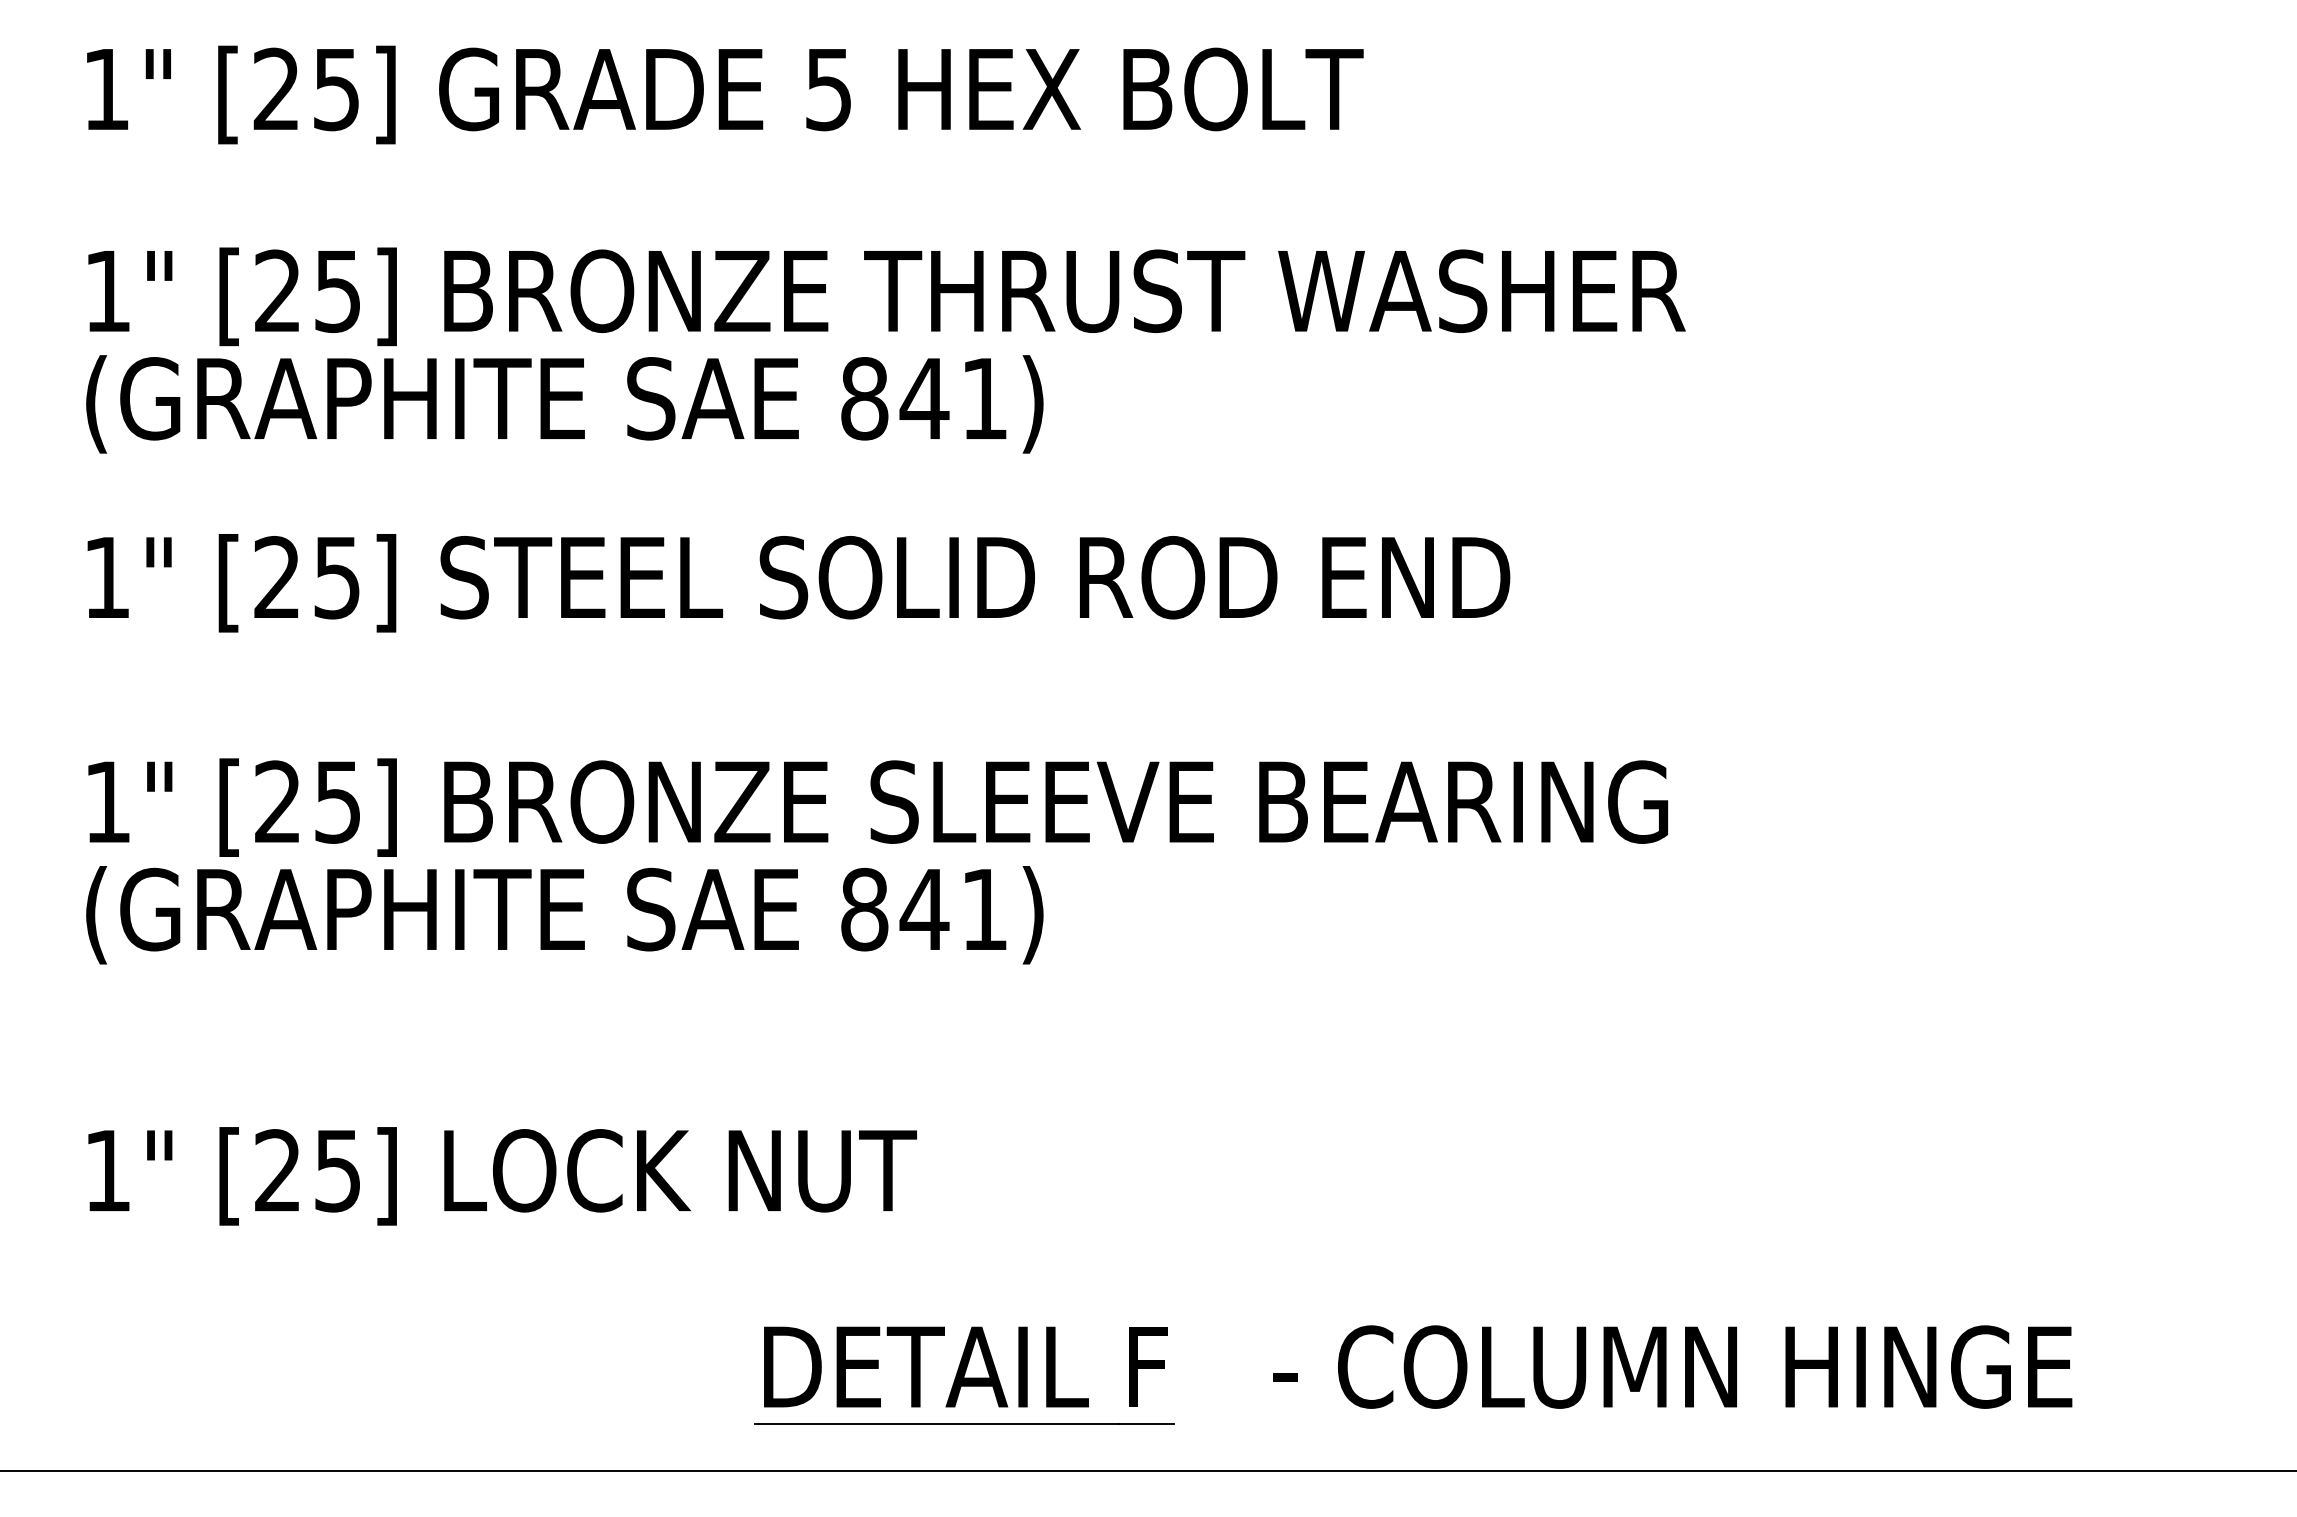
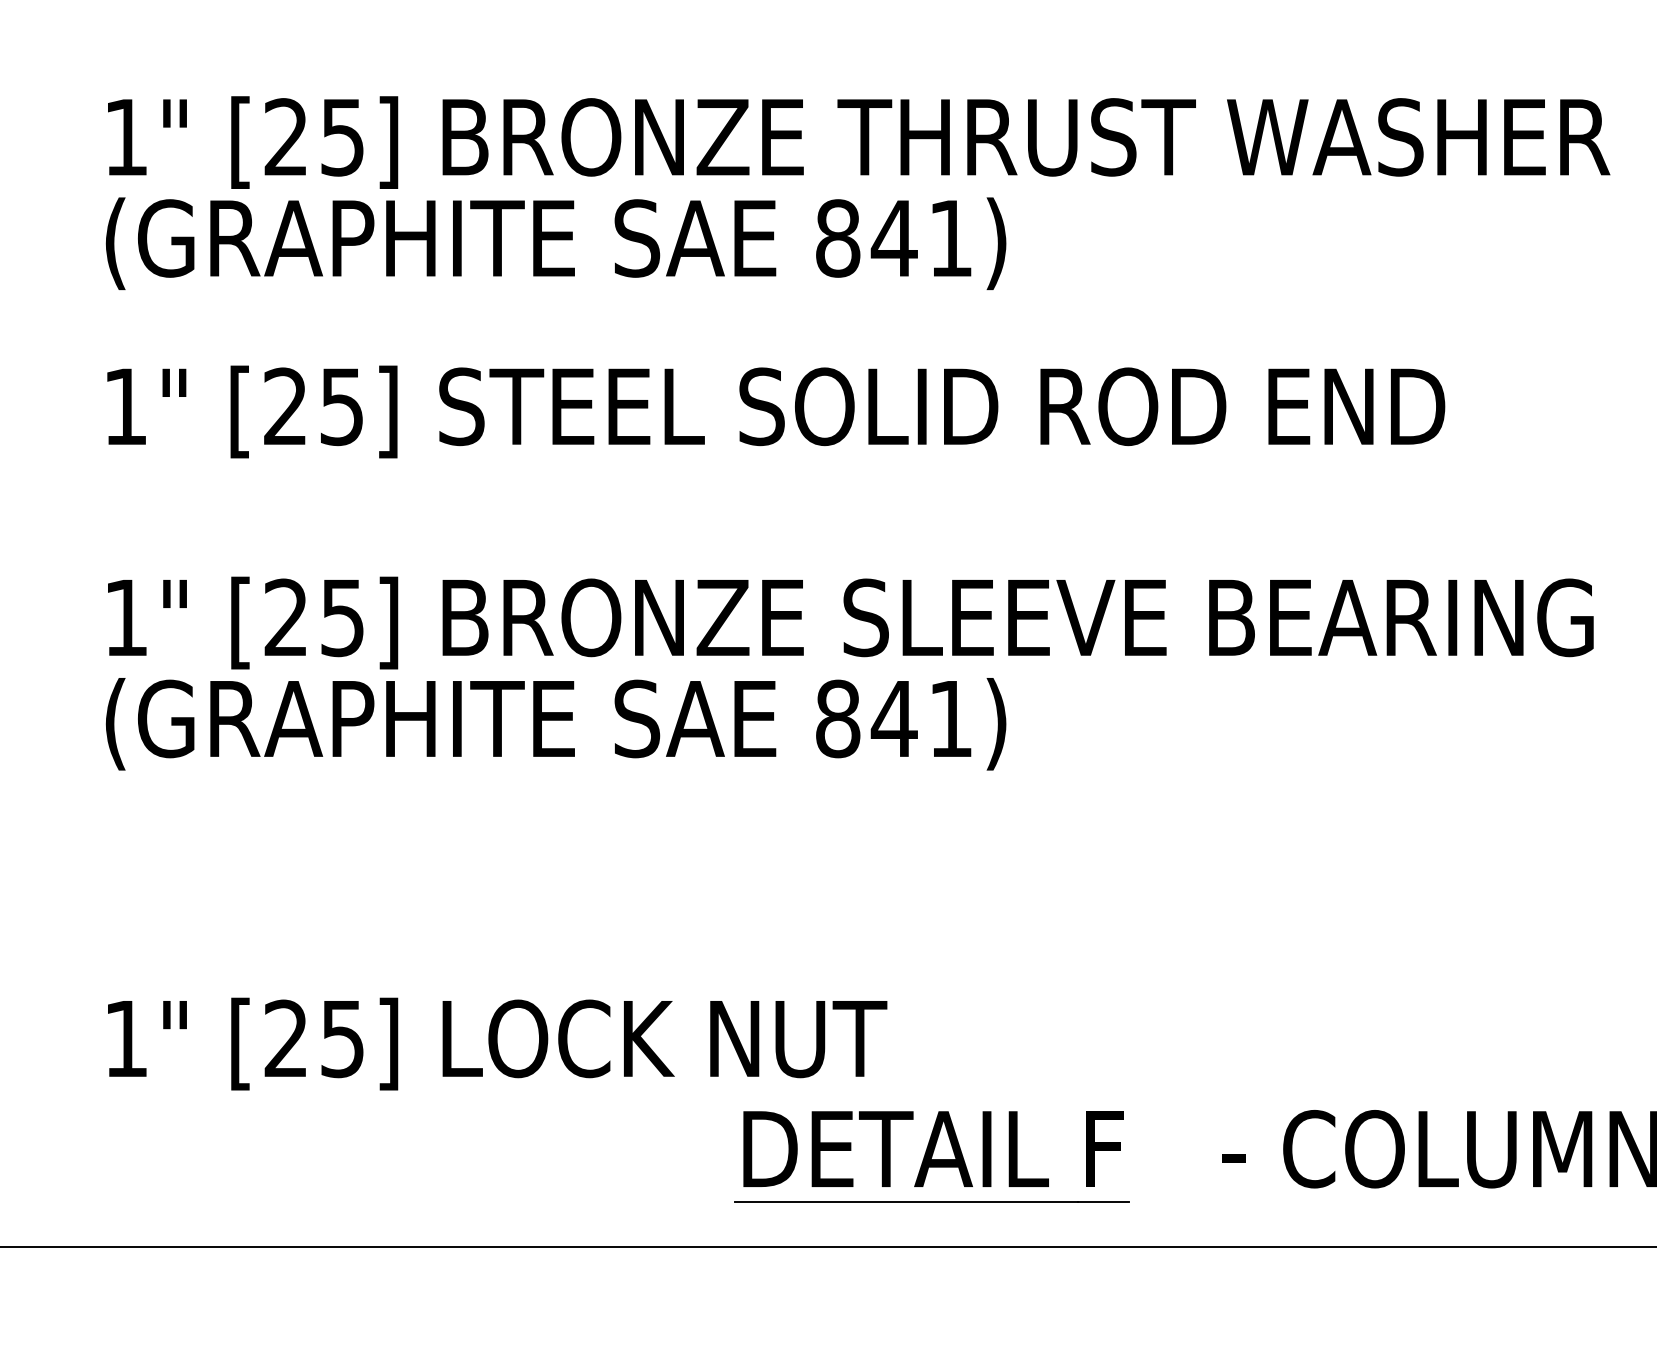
text: (502, 1176) -> (497, 1044), moved

